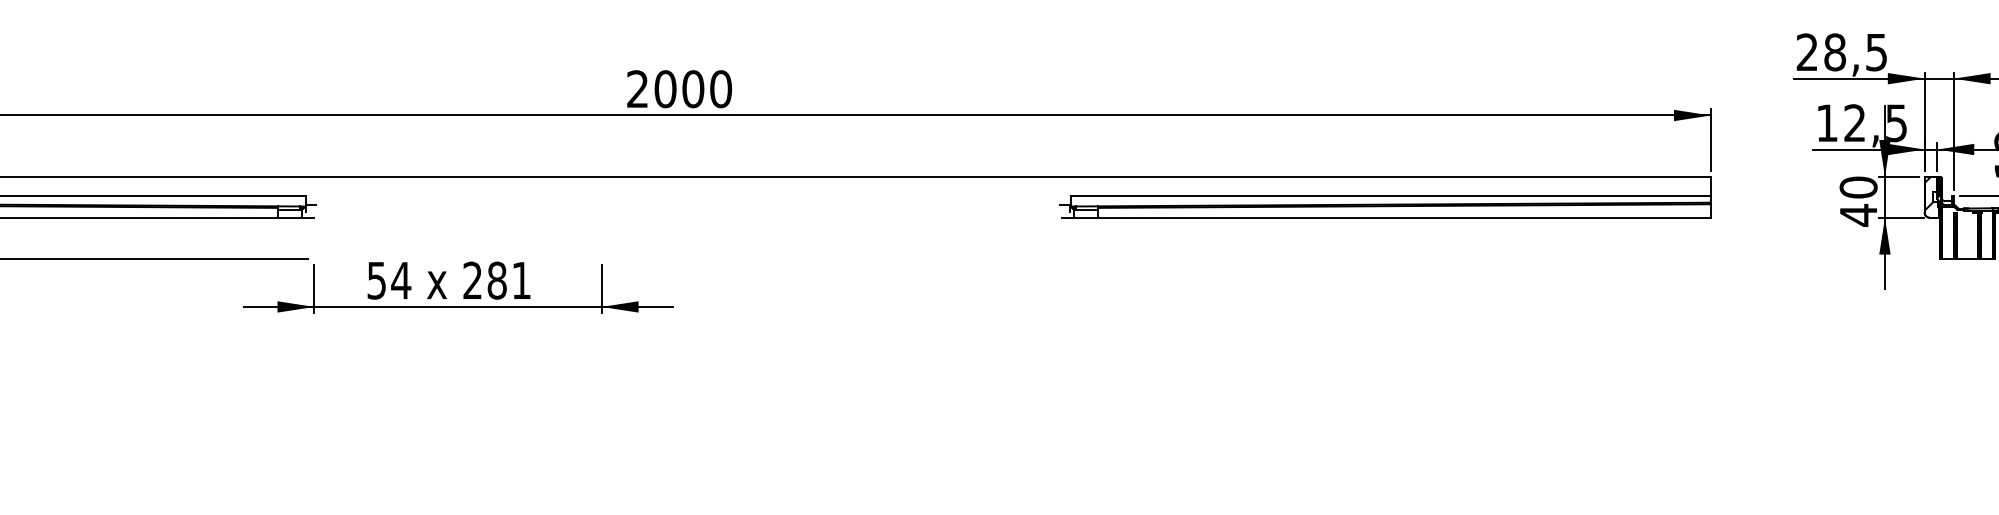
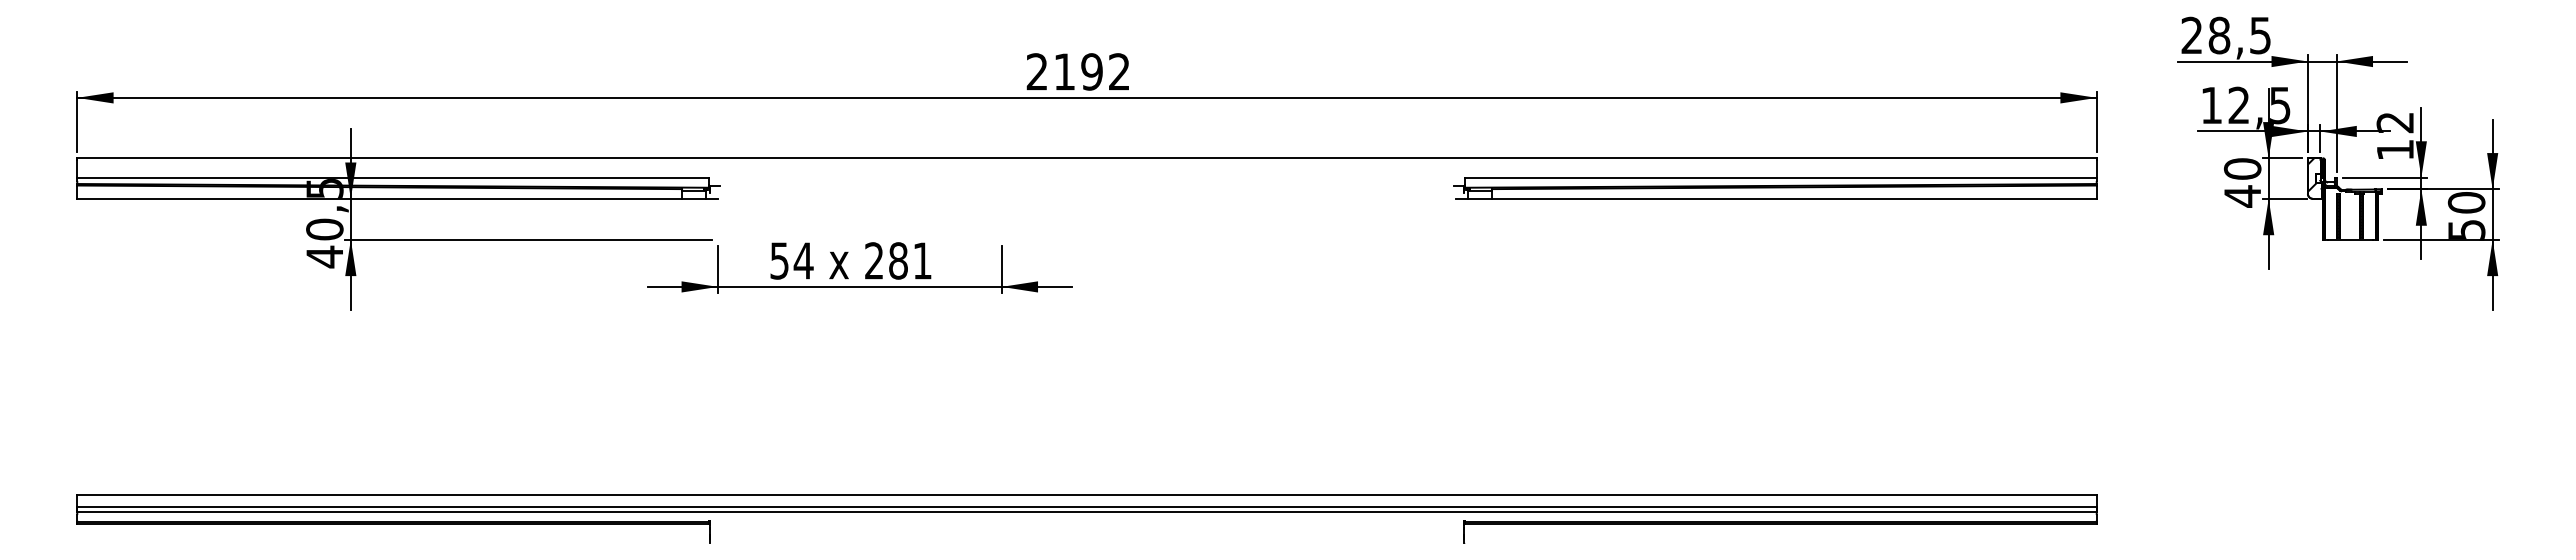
text: (693, 88) -> (1092, 71), 2000 -> 2192

